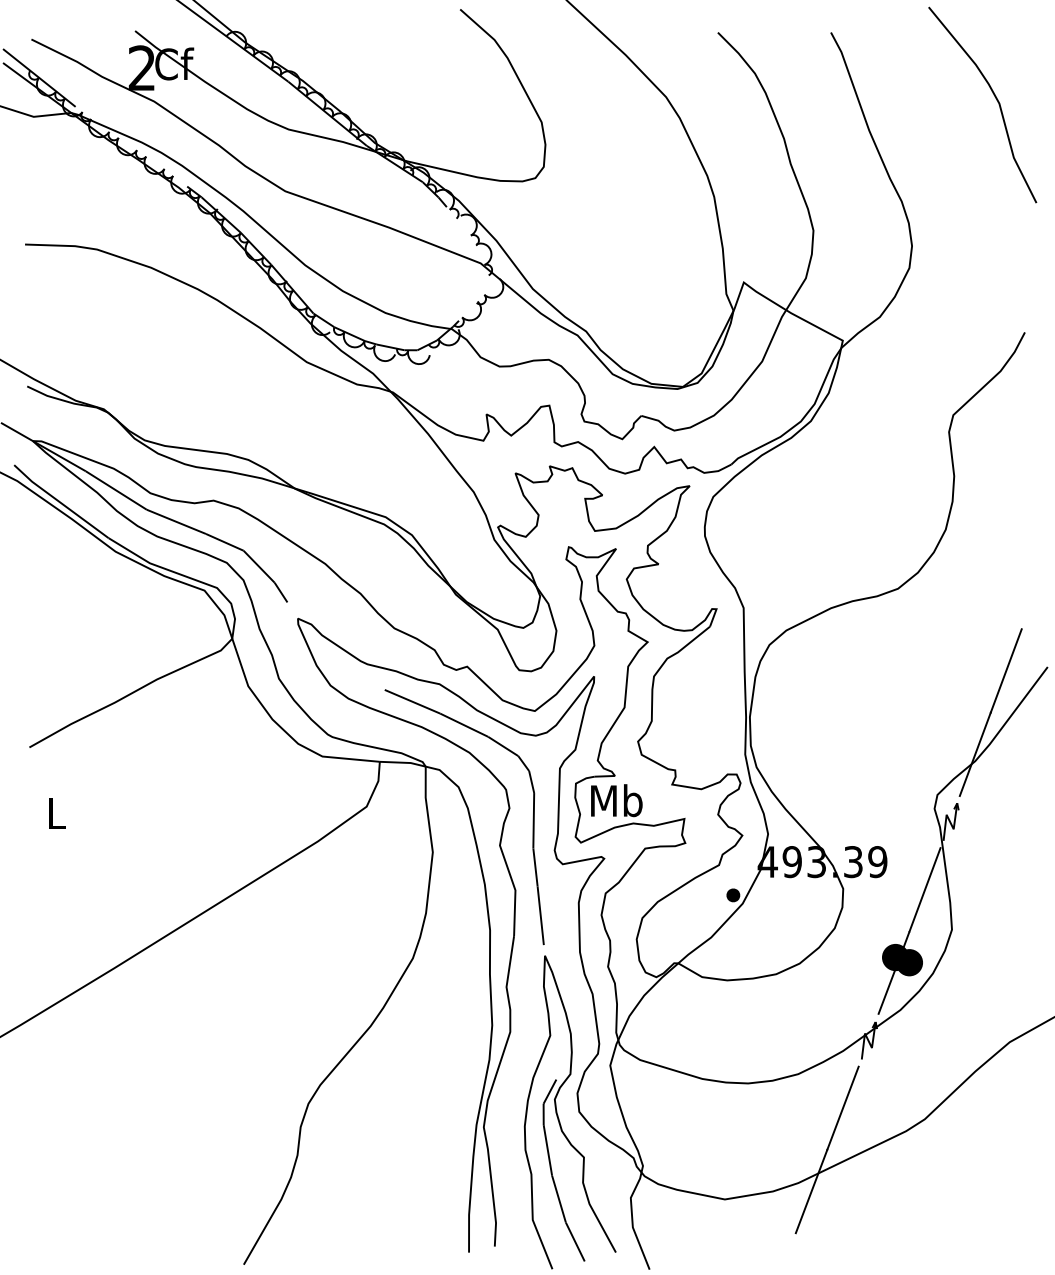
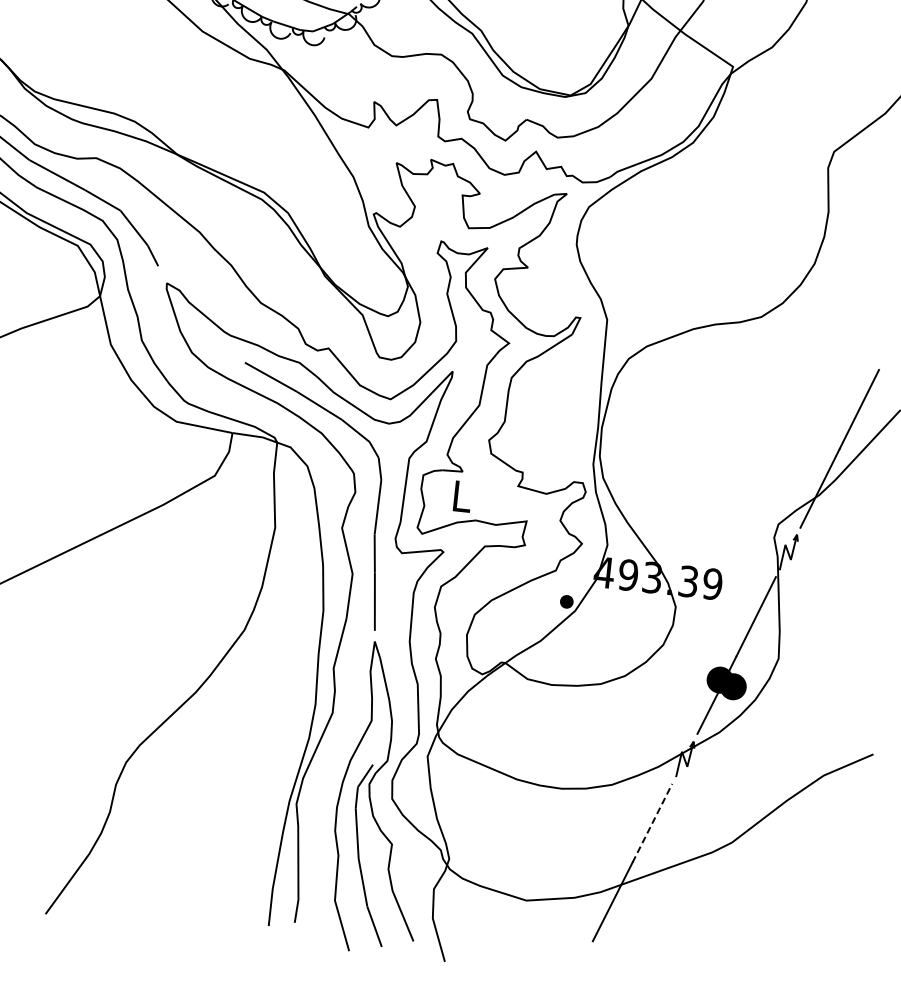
text: (616, 800) -> (461, 496), Mb -> L
line: (843, 1107) -> (653, 822), solid -> dashed

